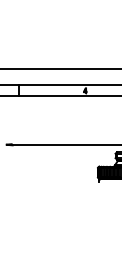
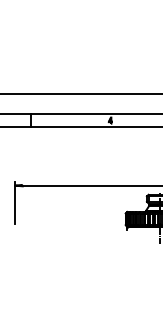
line: (5, 159) -> (14, 203), added

